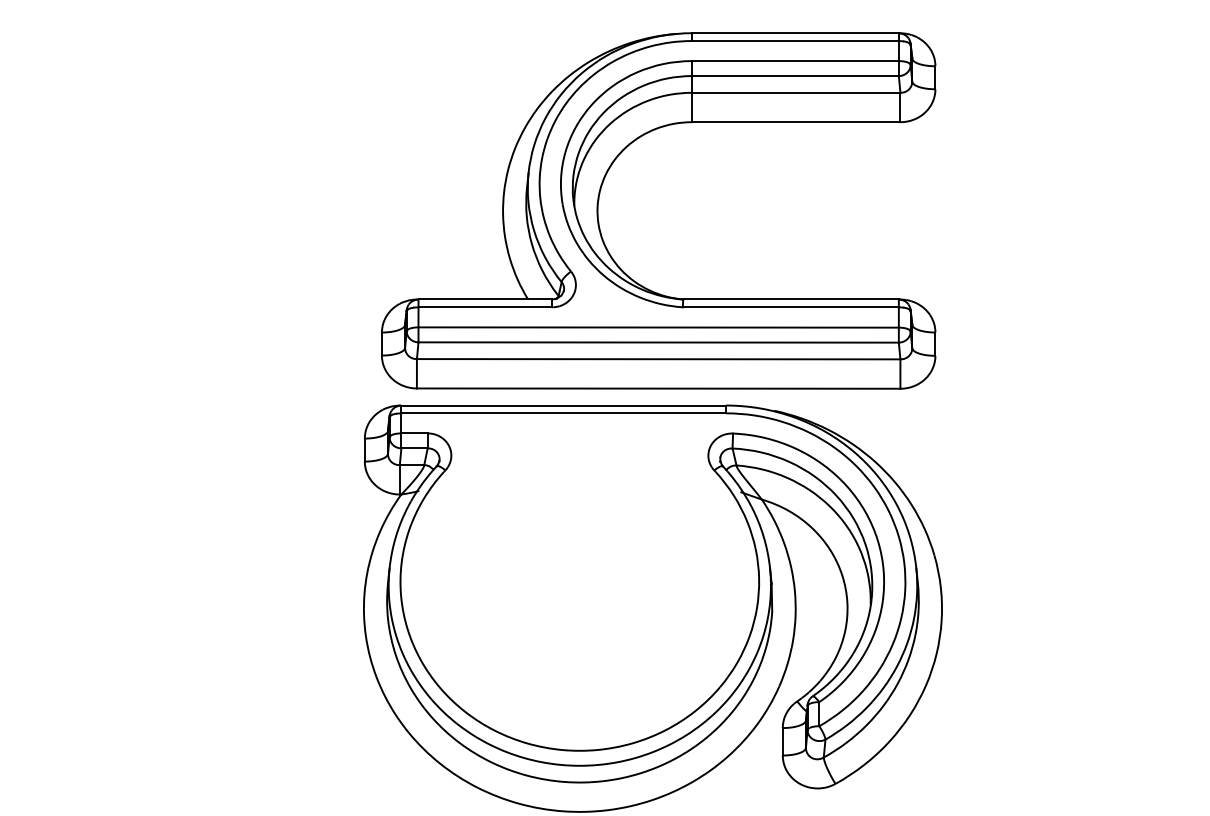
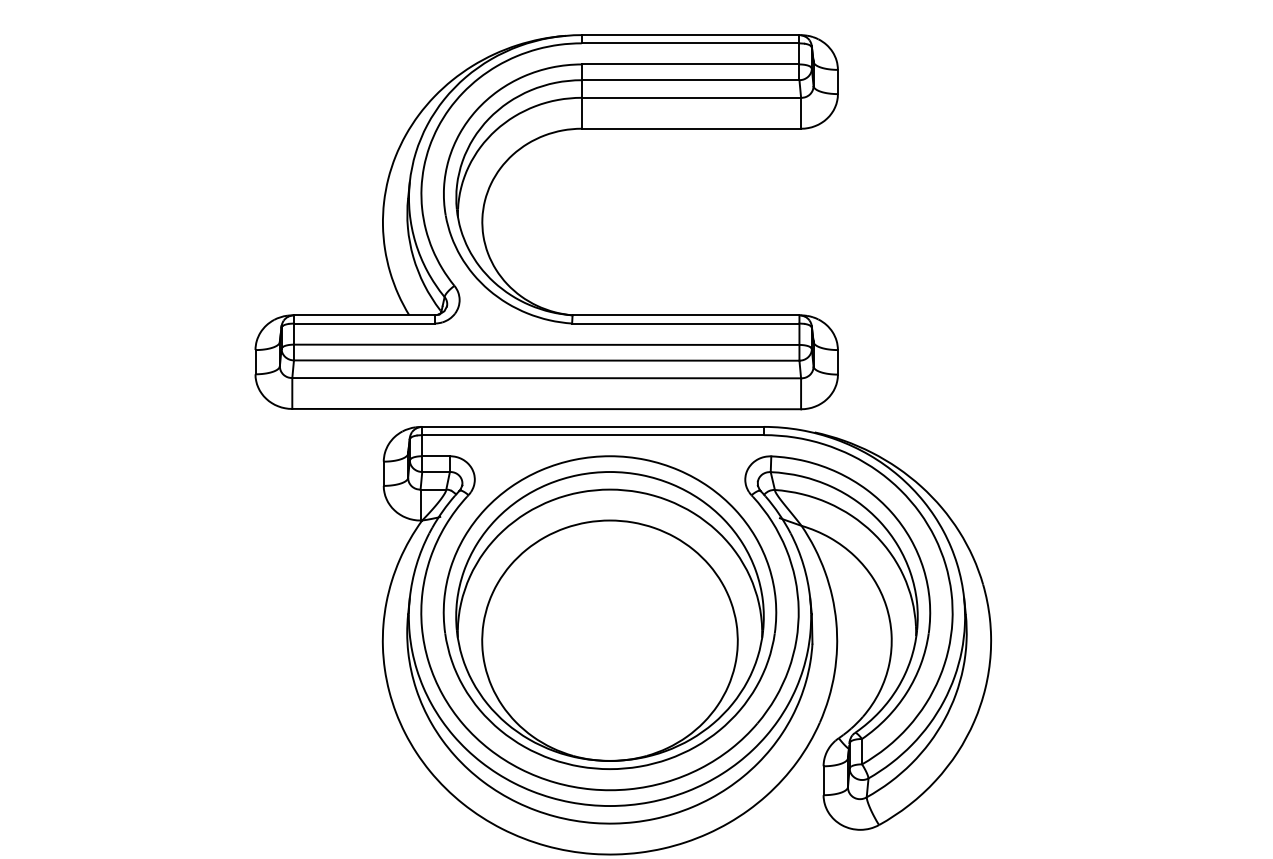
part: (599, 200) -> (484, 211), moved
part: (579, 581) -> (609, 612), added

